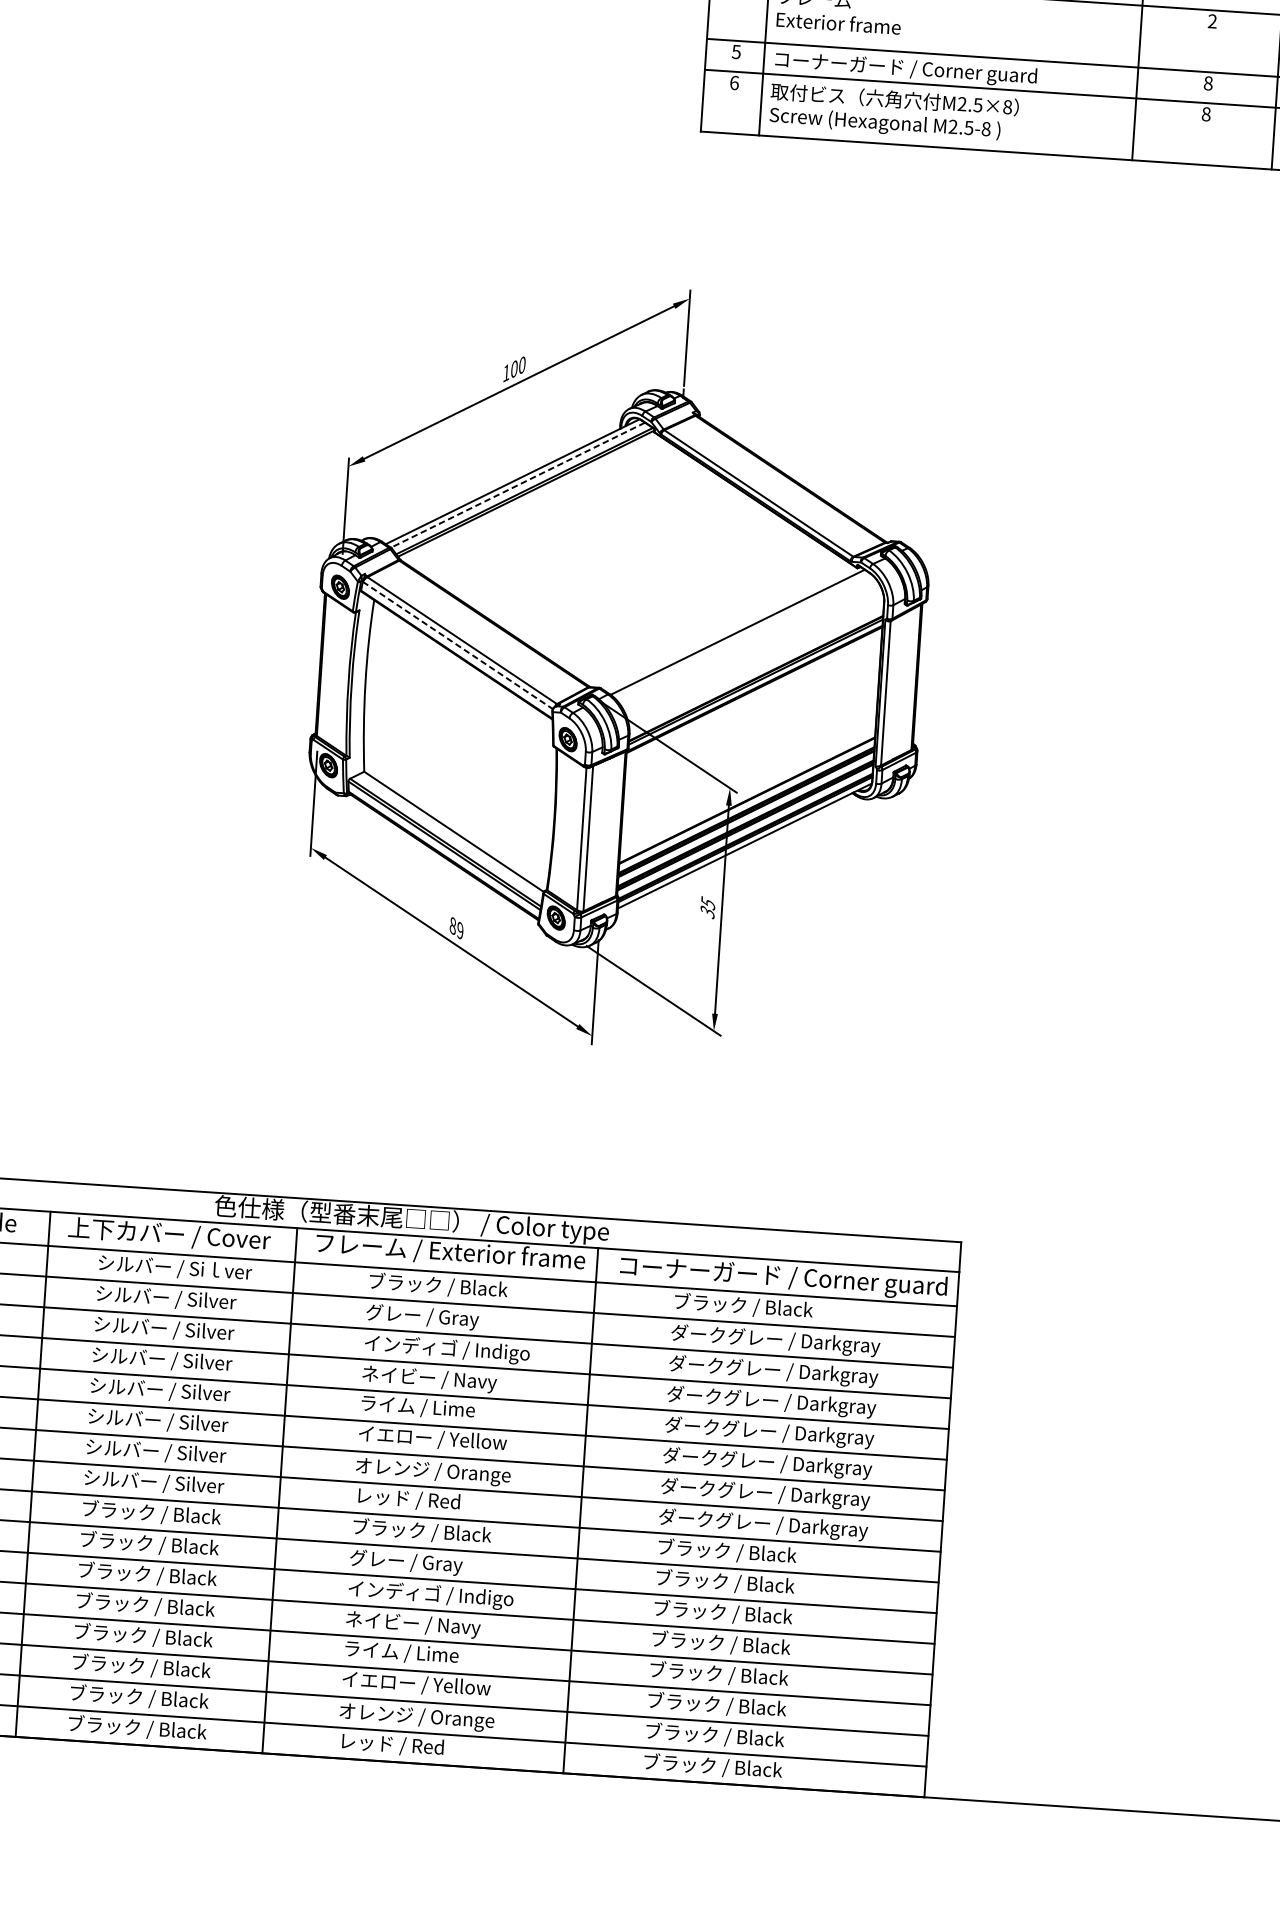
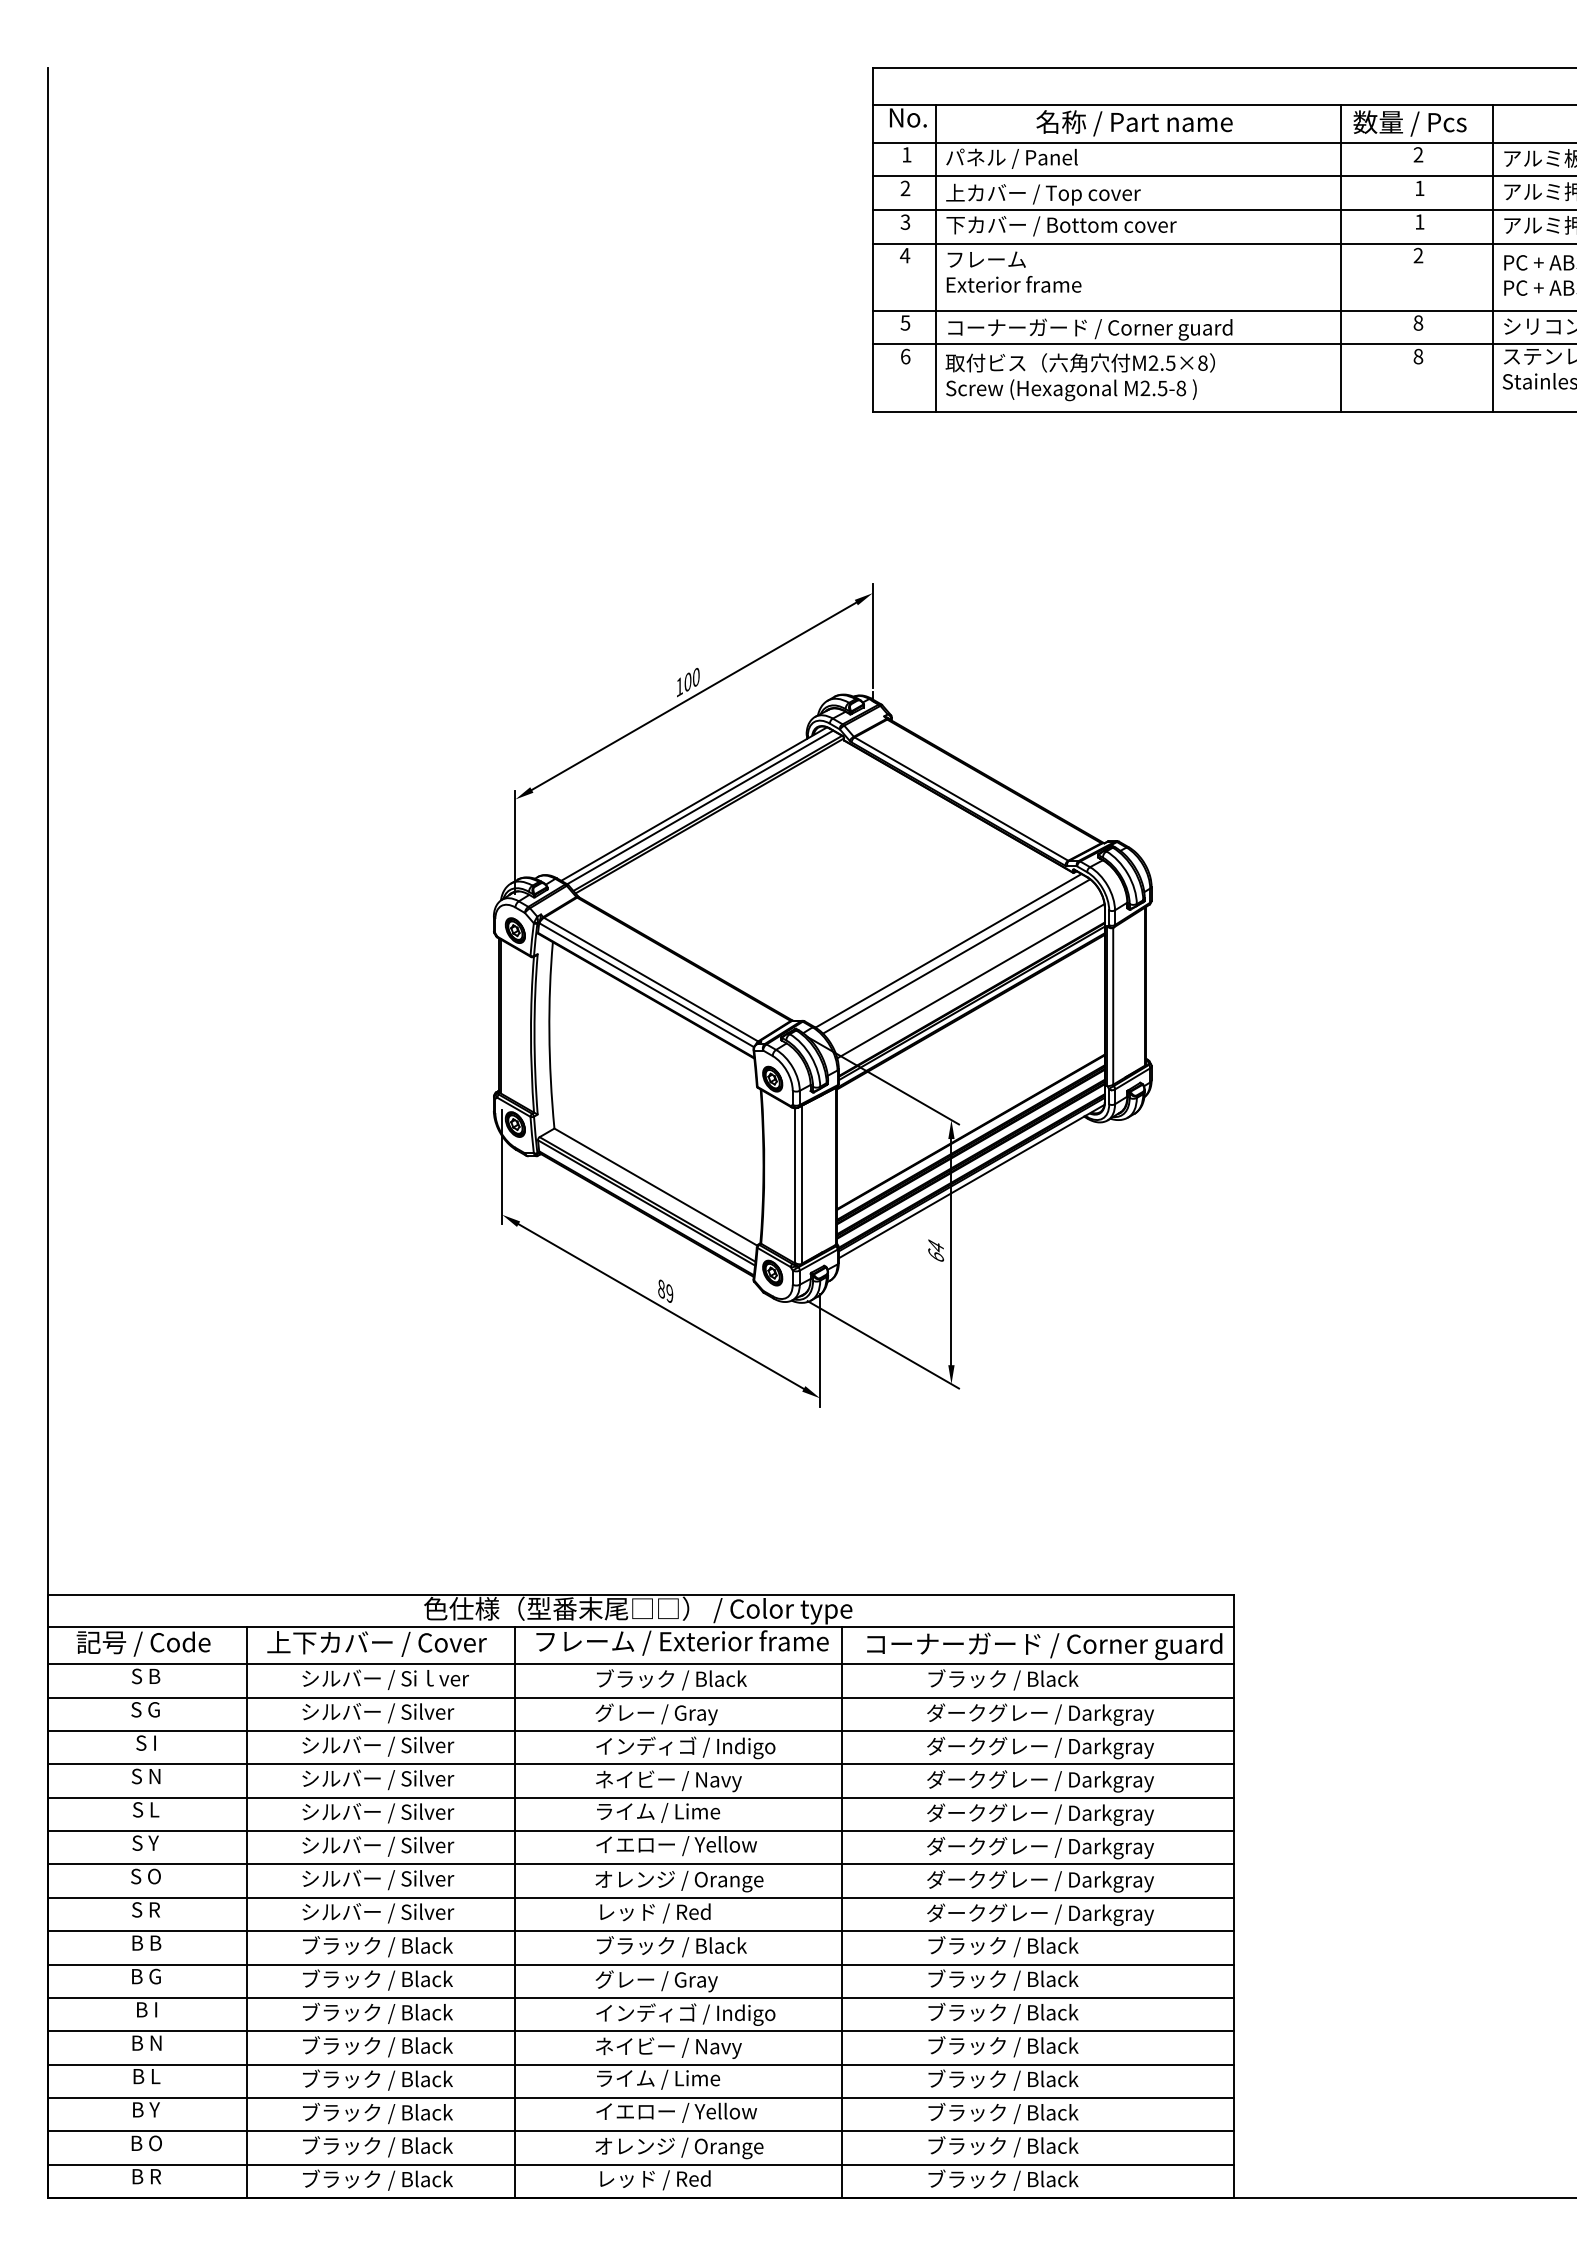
line: (518, 485) -> (700, 807), dashed -> solid
line: (744, 638) -> (956, 956), added
line: (457, 645) -> (646, 985), dashed -> solid
line: (756, 661) -> (970, 981), added
text: (708, 907) -> (936, 1250), 35 -> 64

